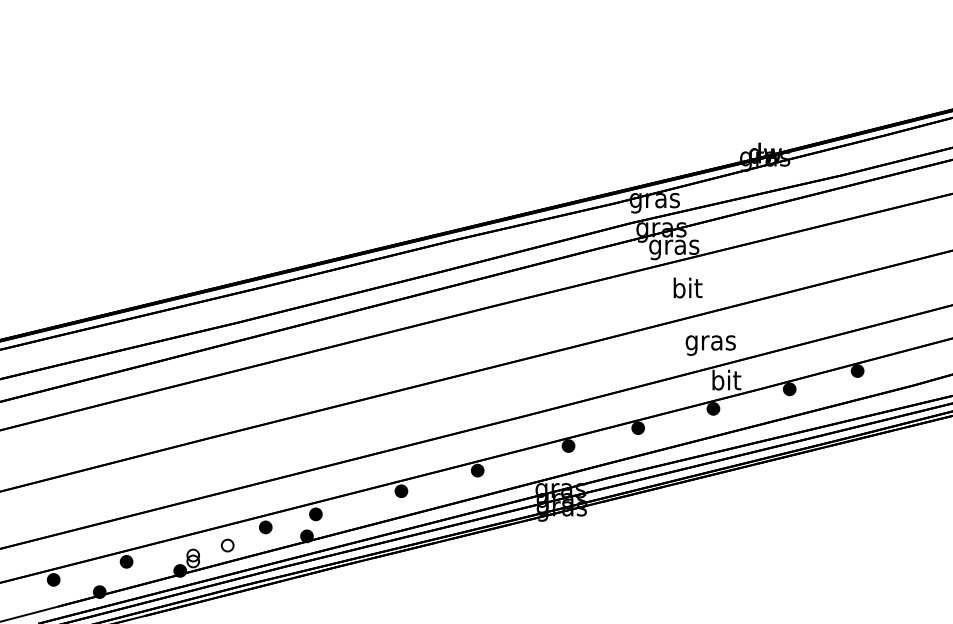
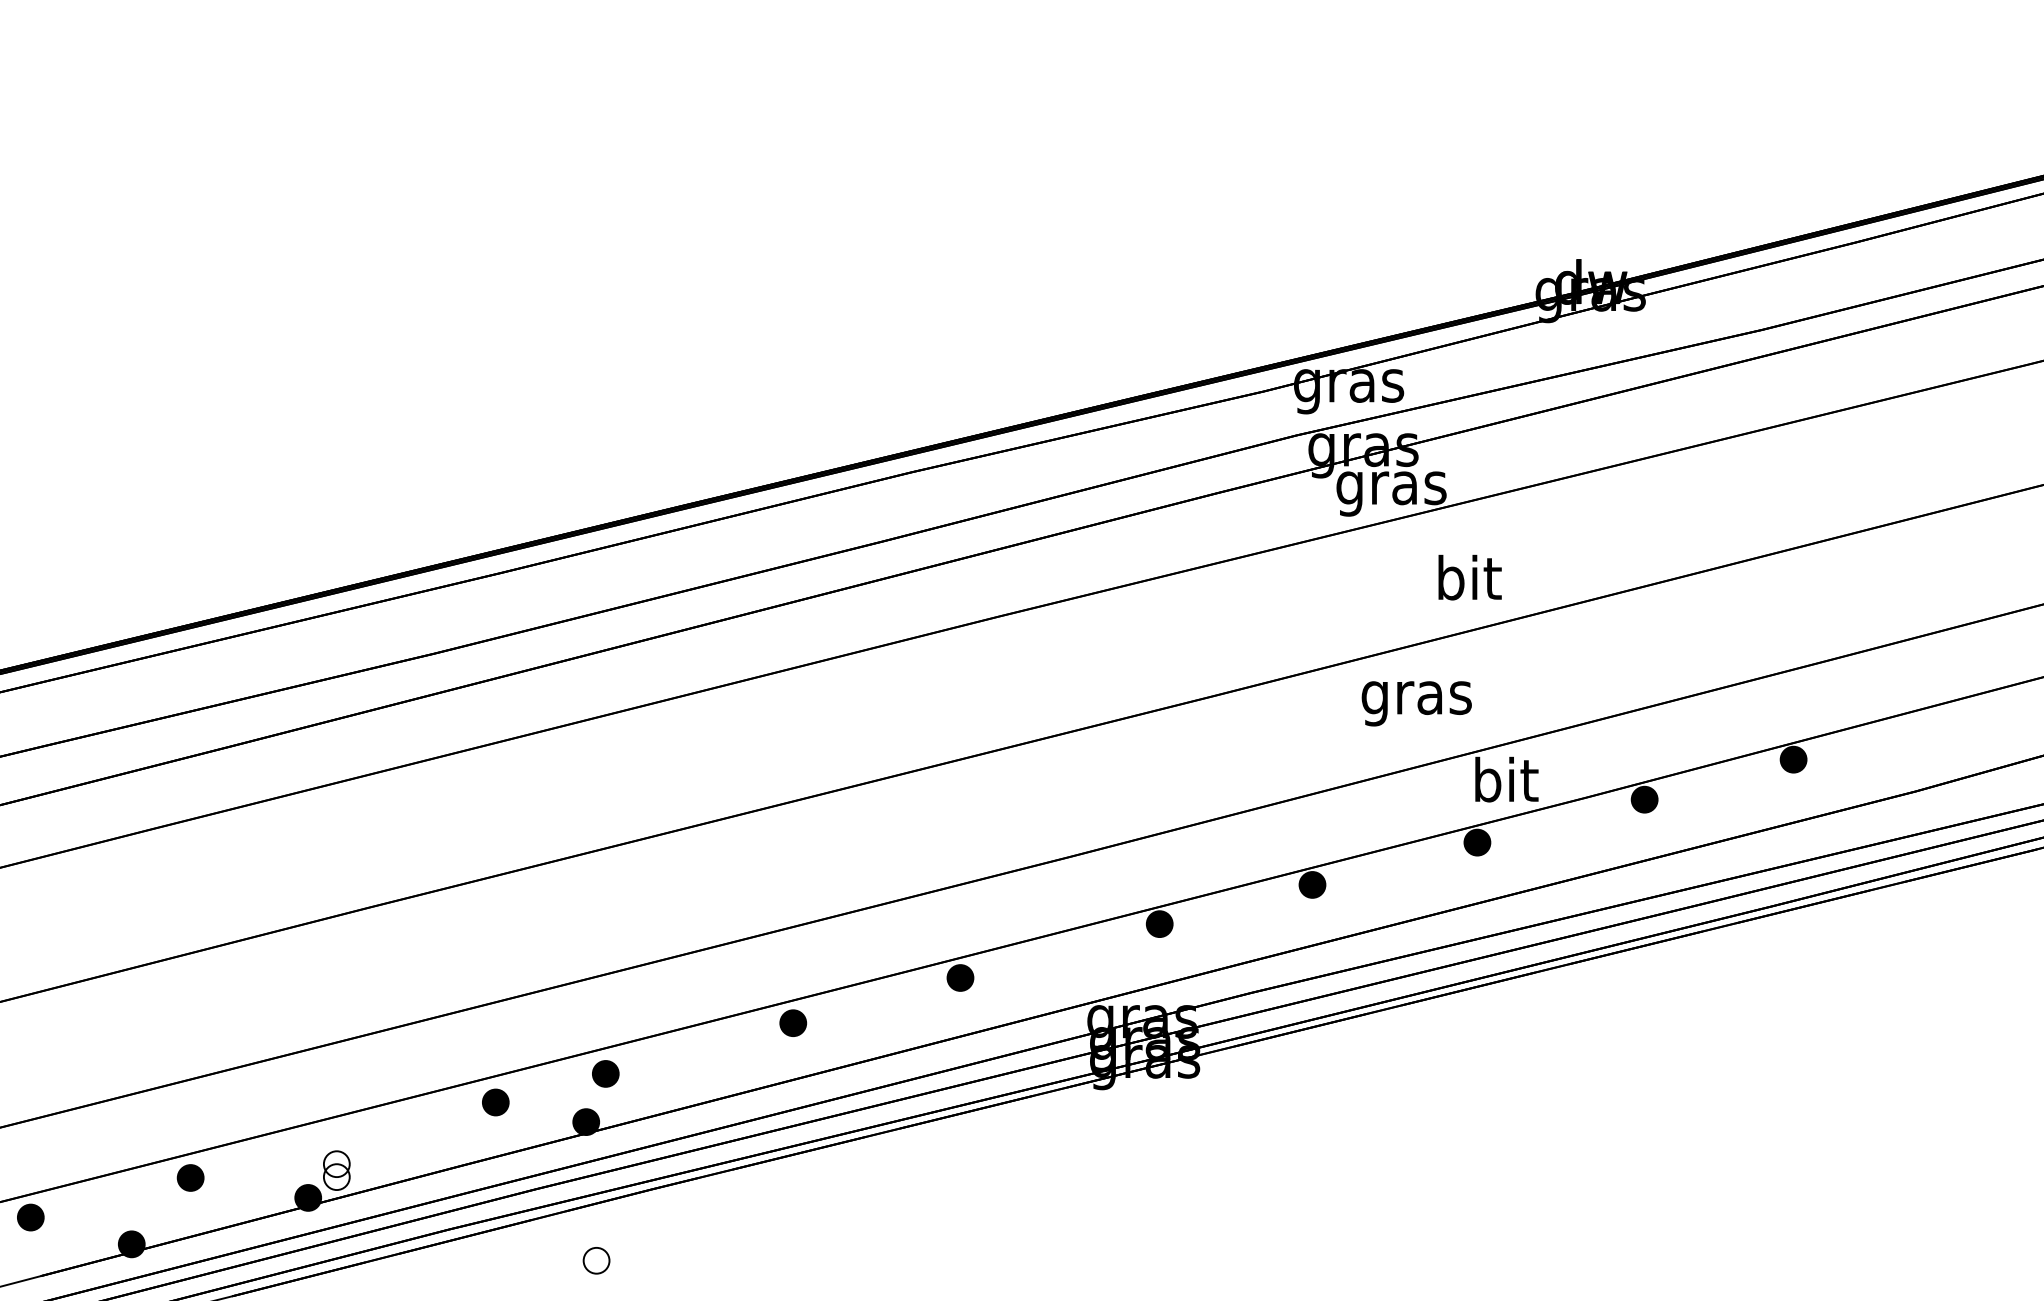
text: (687, 287) -> (1468, 576), moved
text: (710, 345) -> (1416, 703), moved
part: (227, 545) -> (596, 1260), moved

